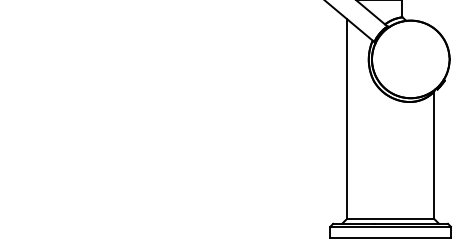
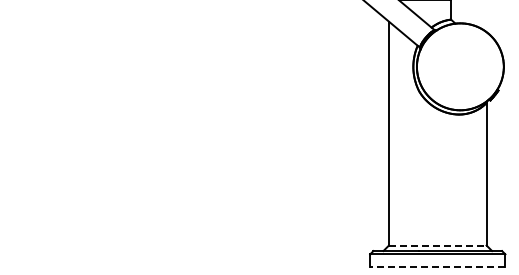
line: (390, 218) -> (437, 245), solid -> dashed
line: (390, 237) -> (437, 266), solid -> dashed

